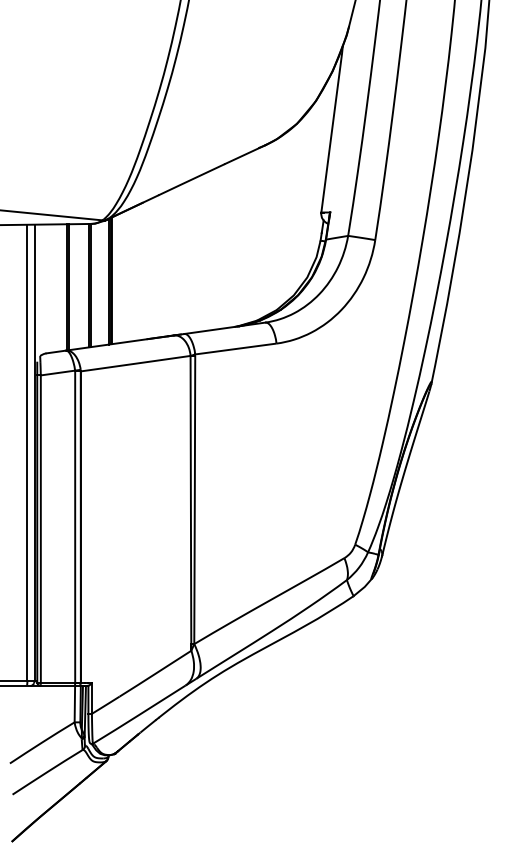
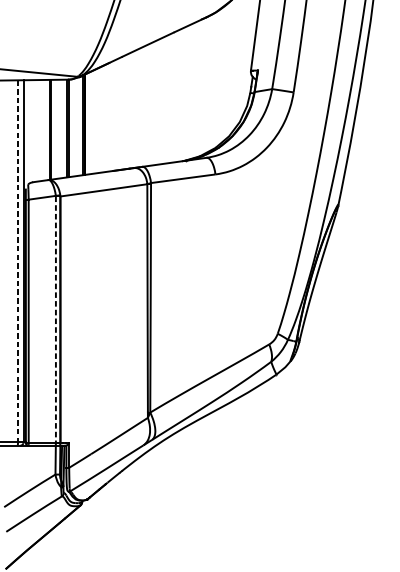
line: (27, 453) -> (18, 261), solid -> dashed
line: (75, 527) -> (56, 320), solid -> dashed

